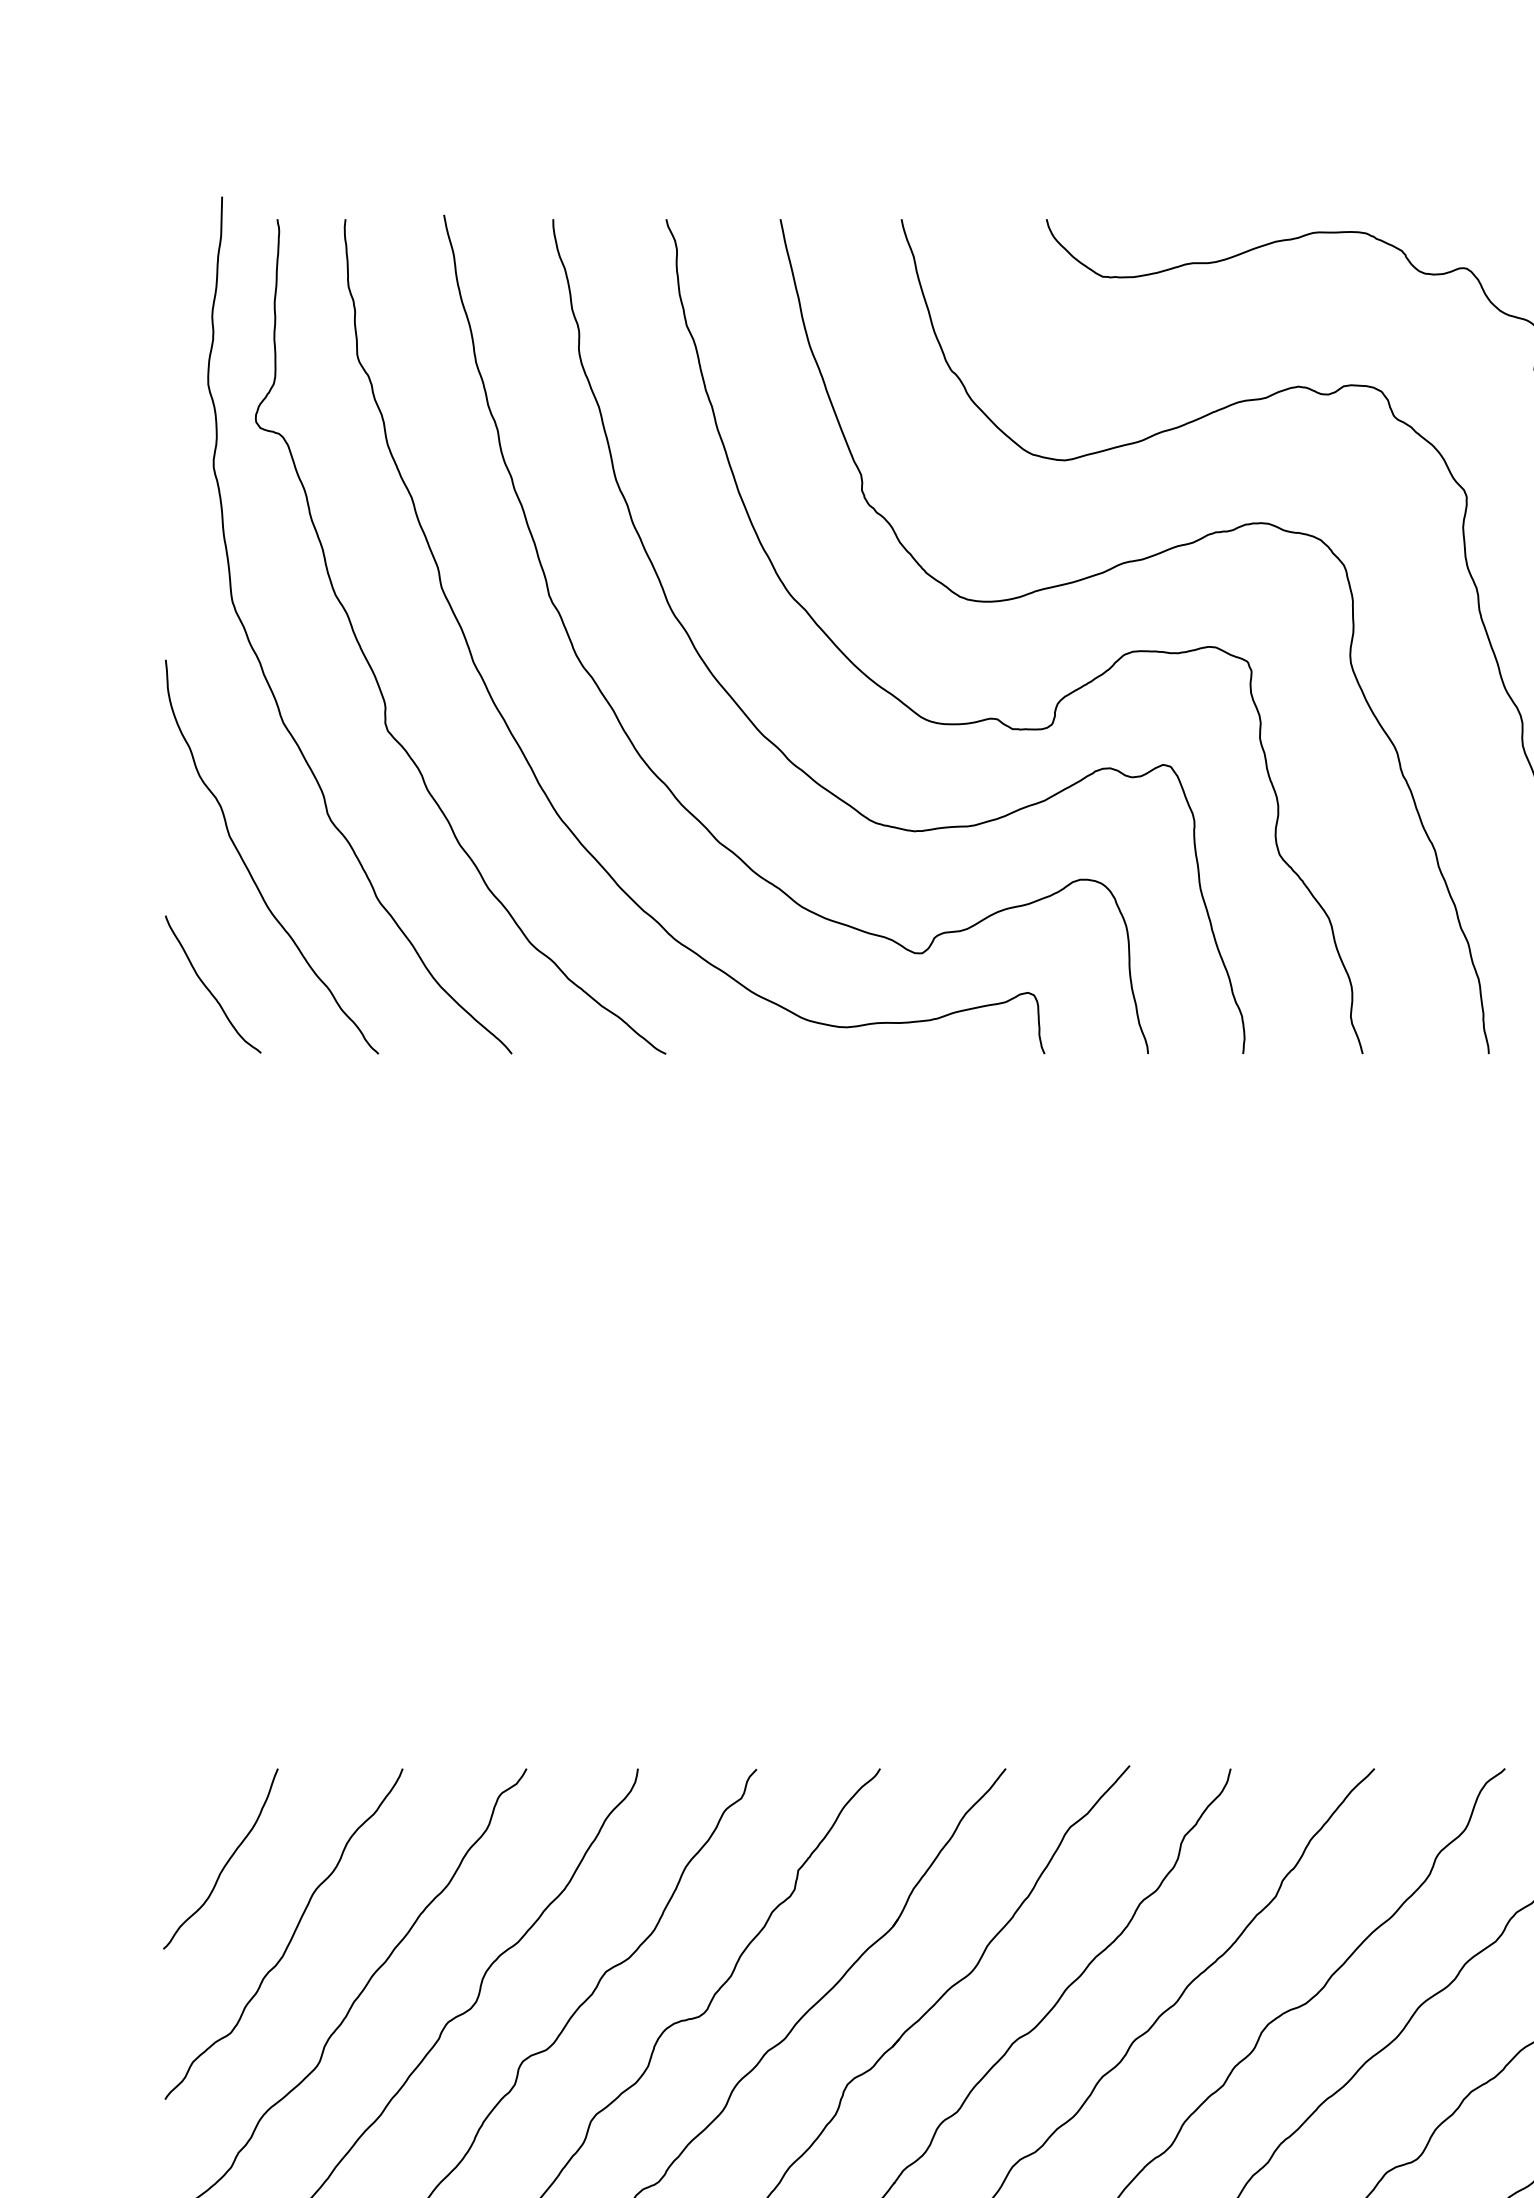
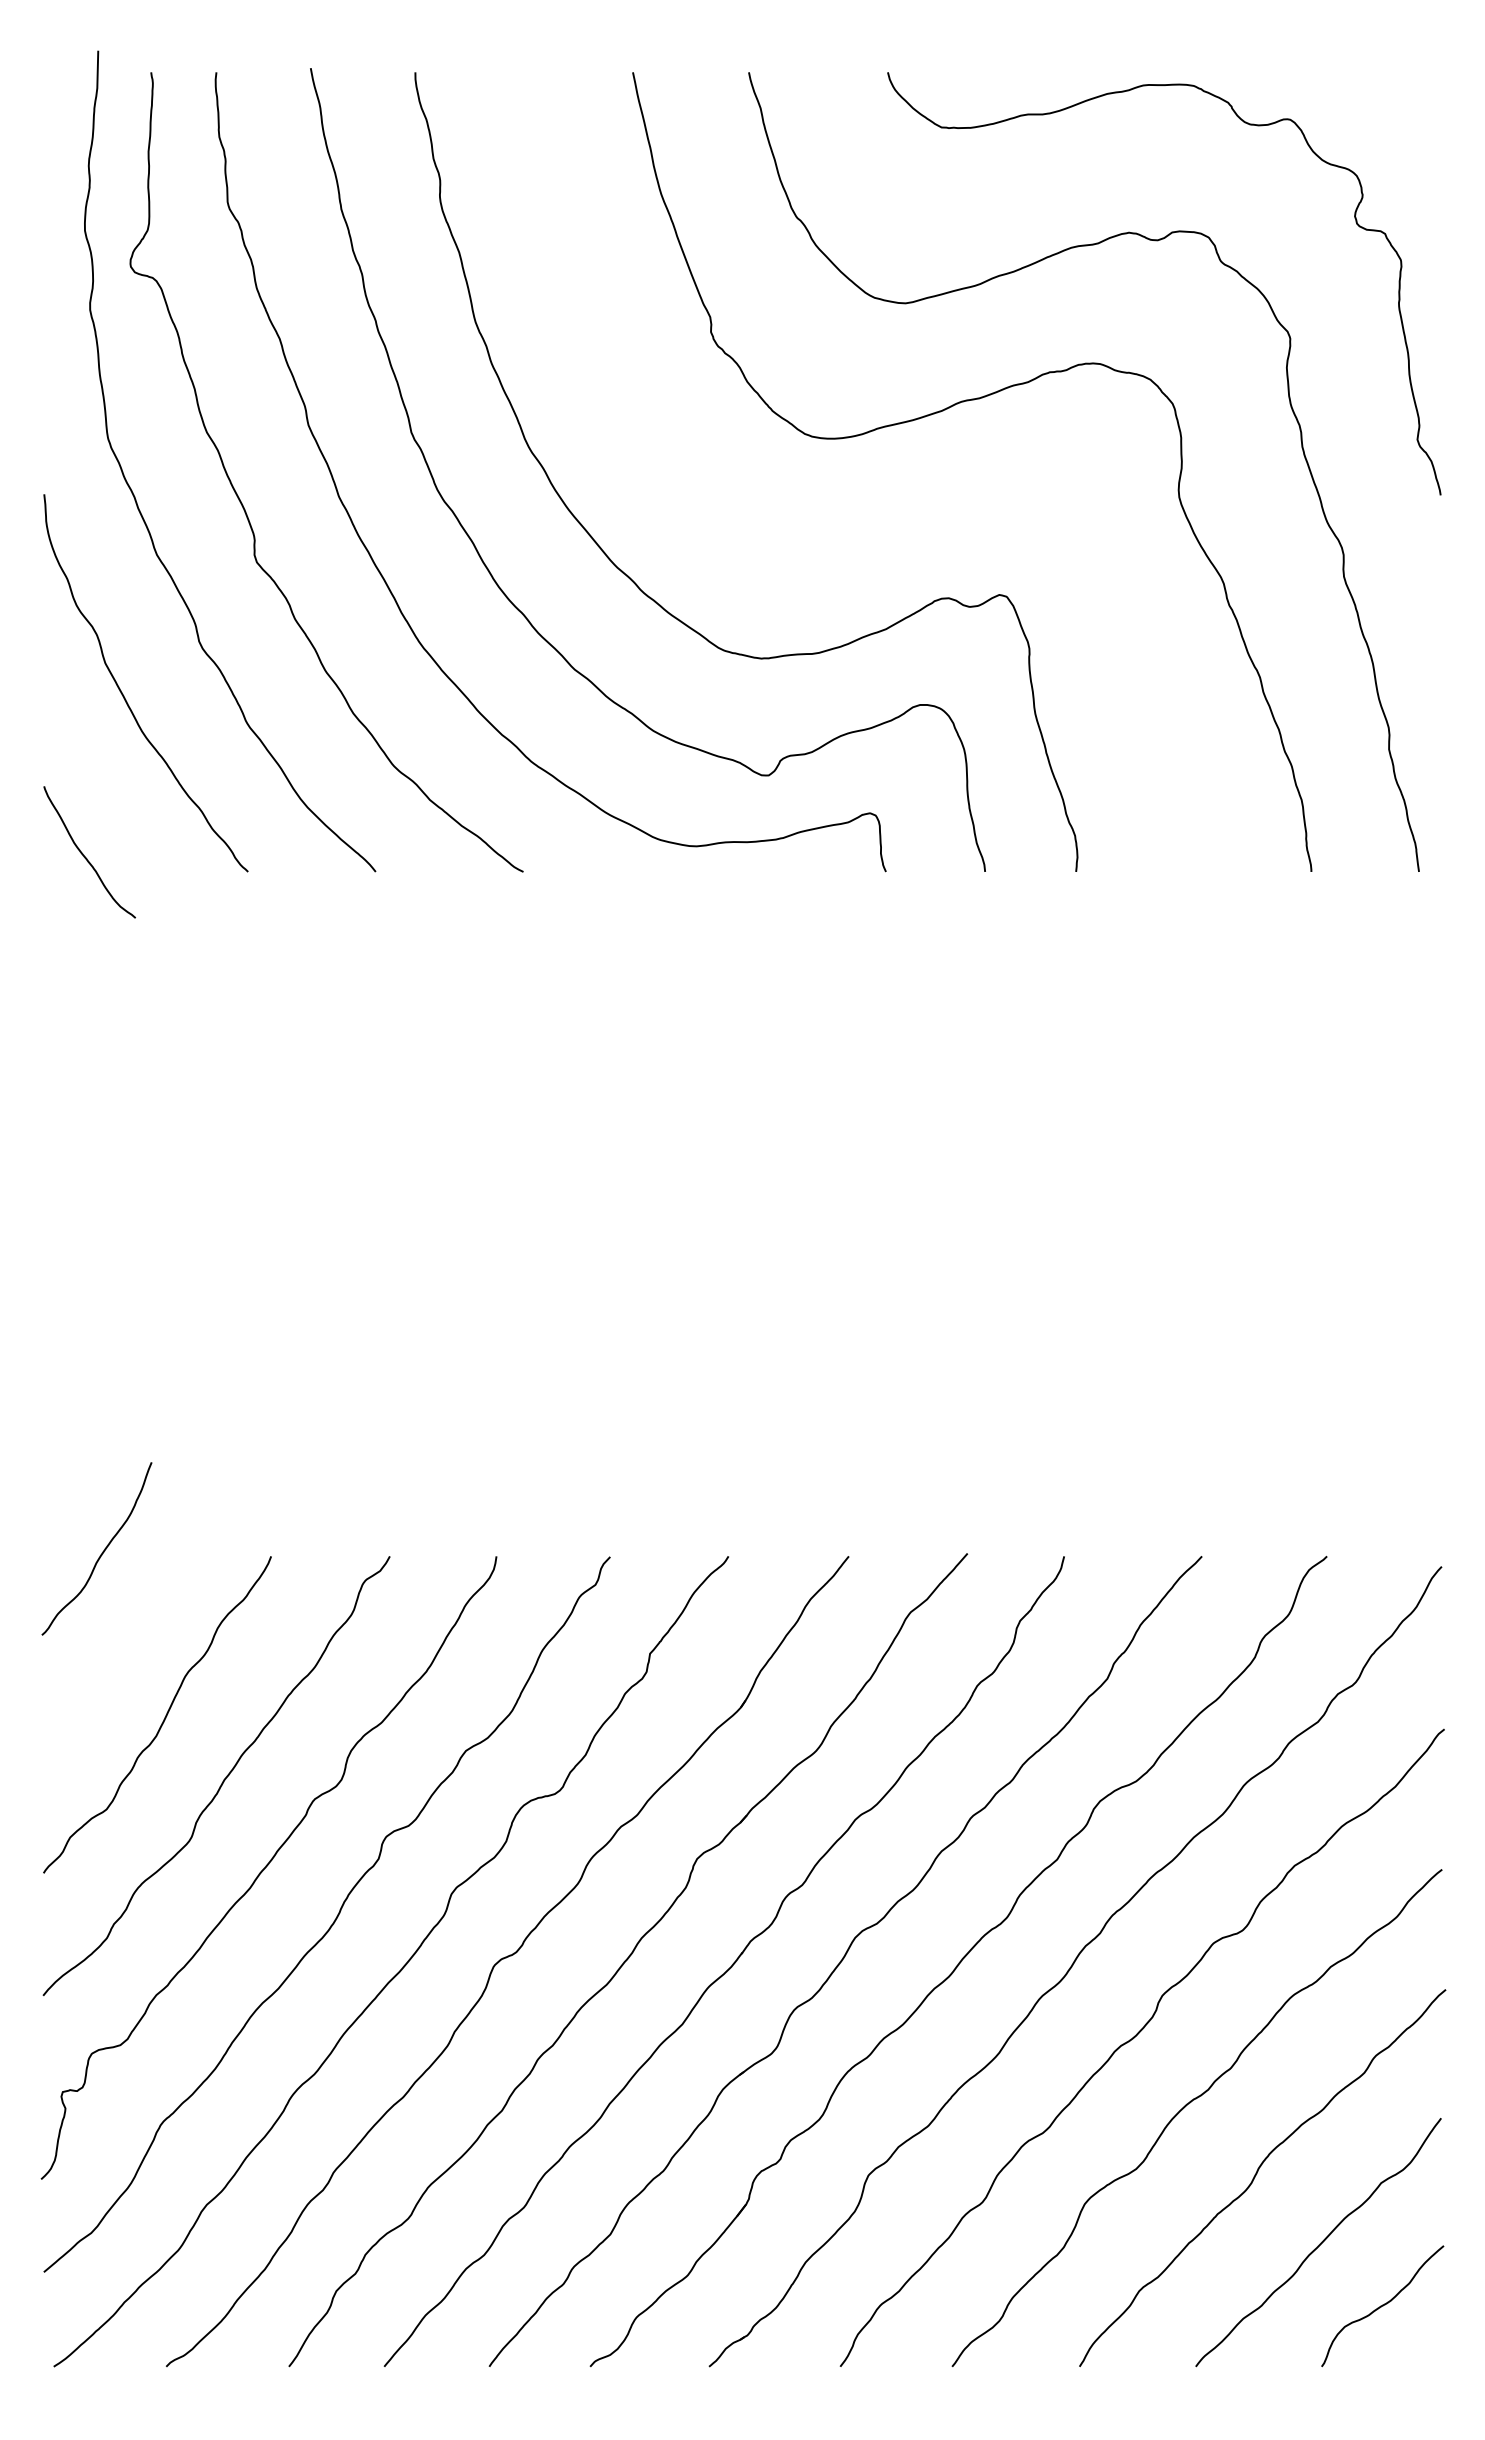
curve: (1061, 697) -> (902, 530), removed
curve: (208, 988) -> (85, 856), moved
curve: (226, 1861) -> (102, 1551), moved

